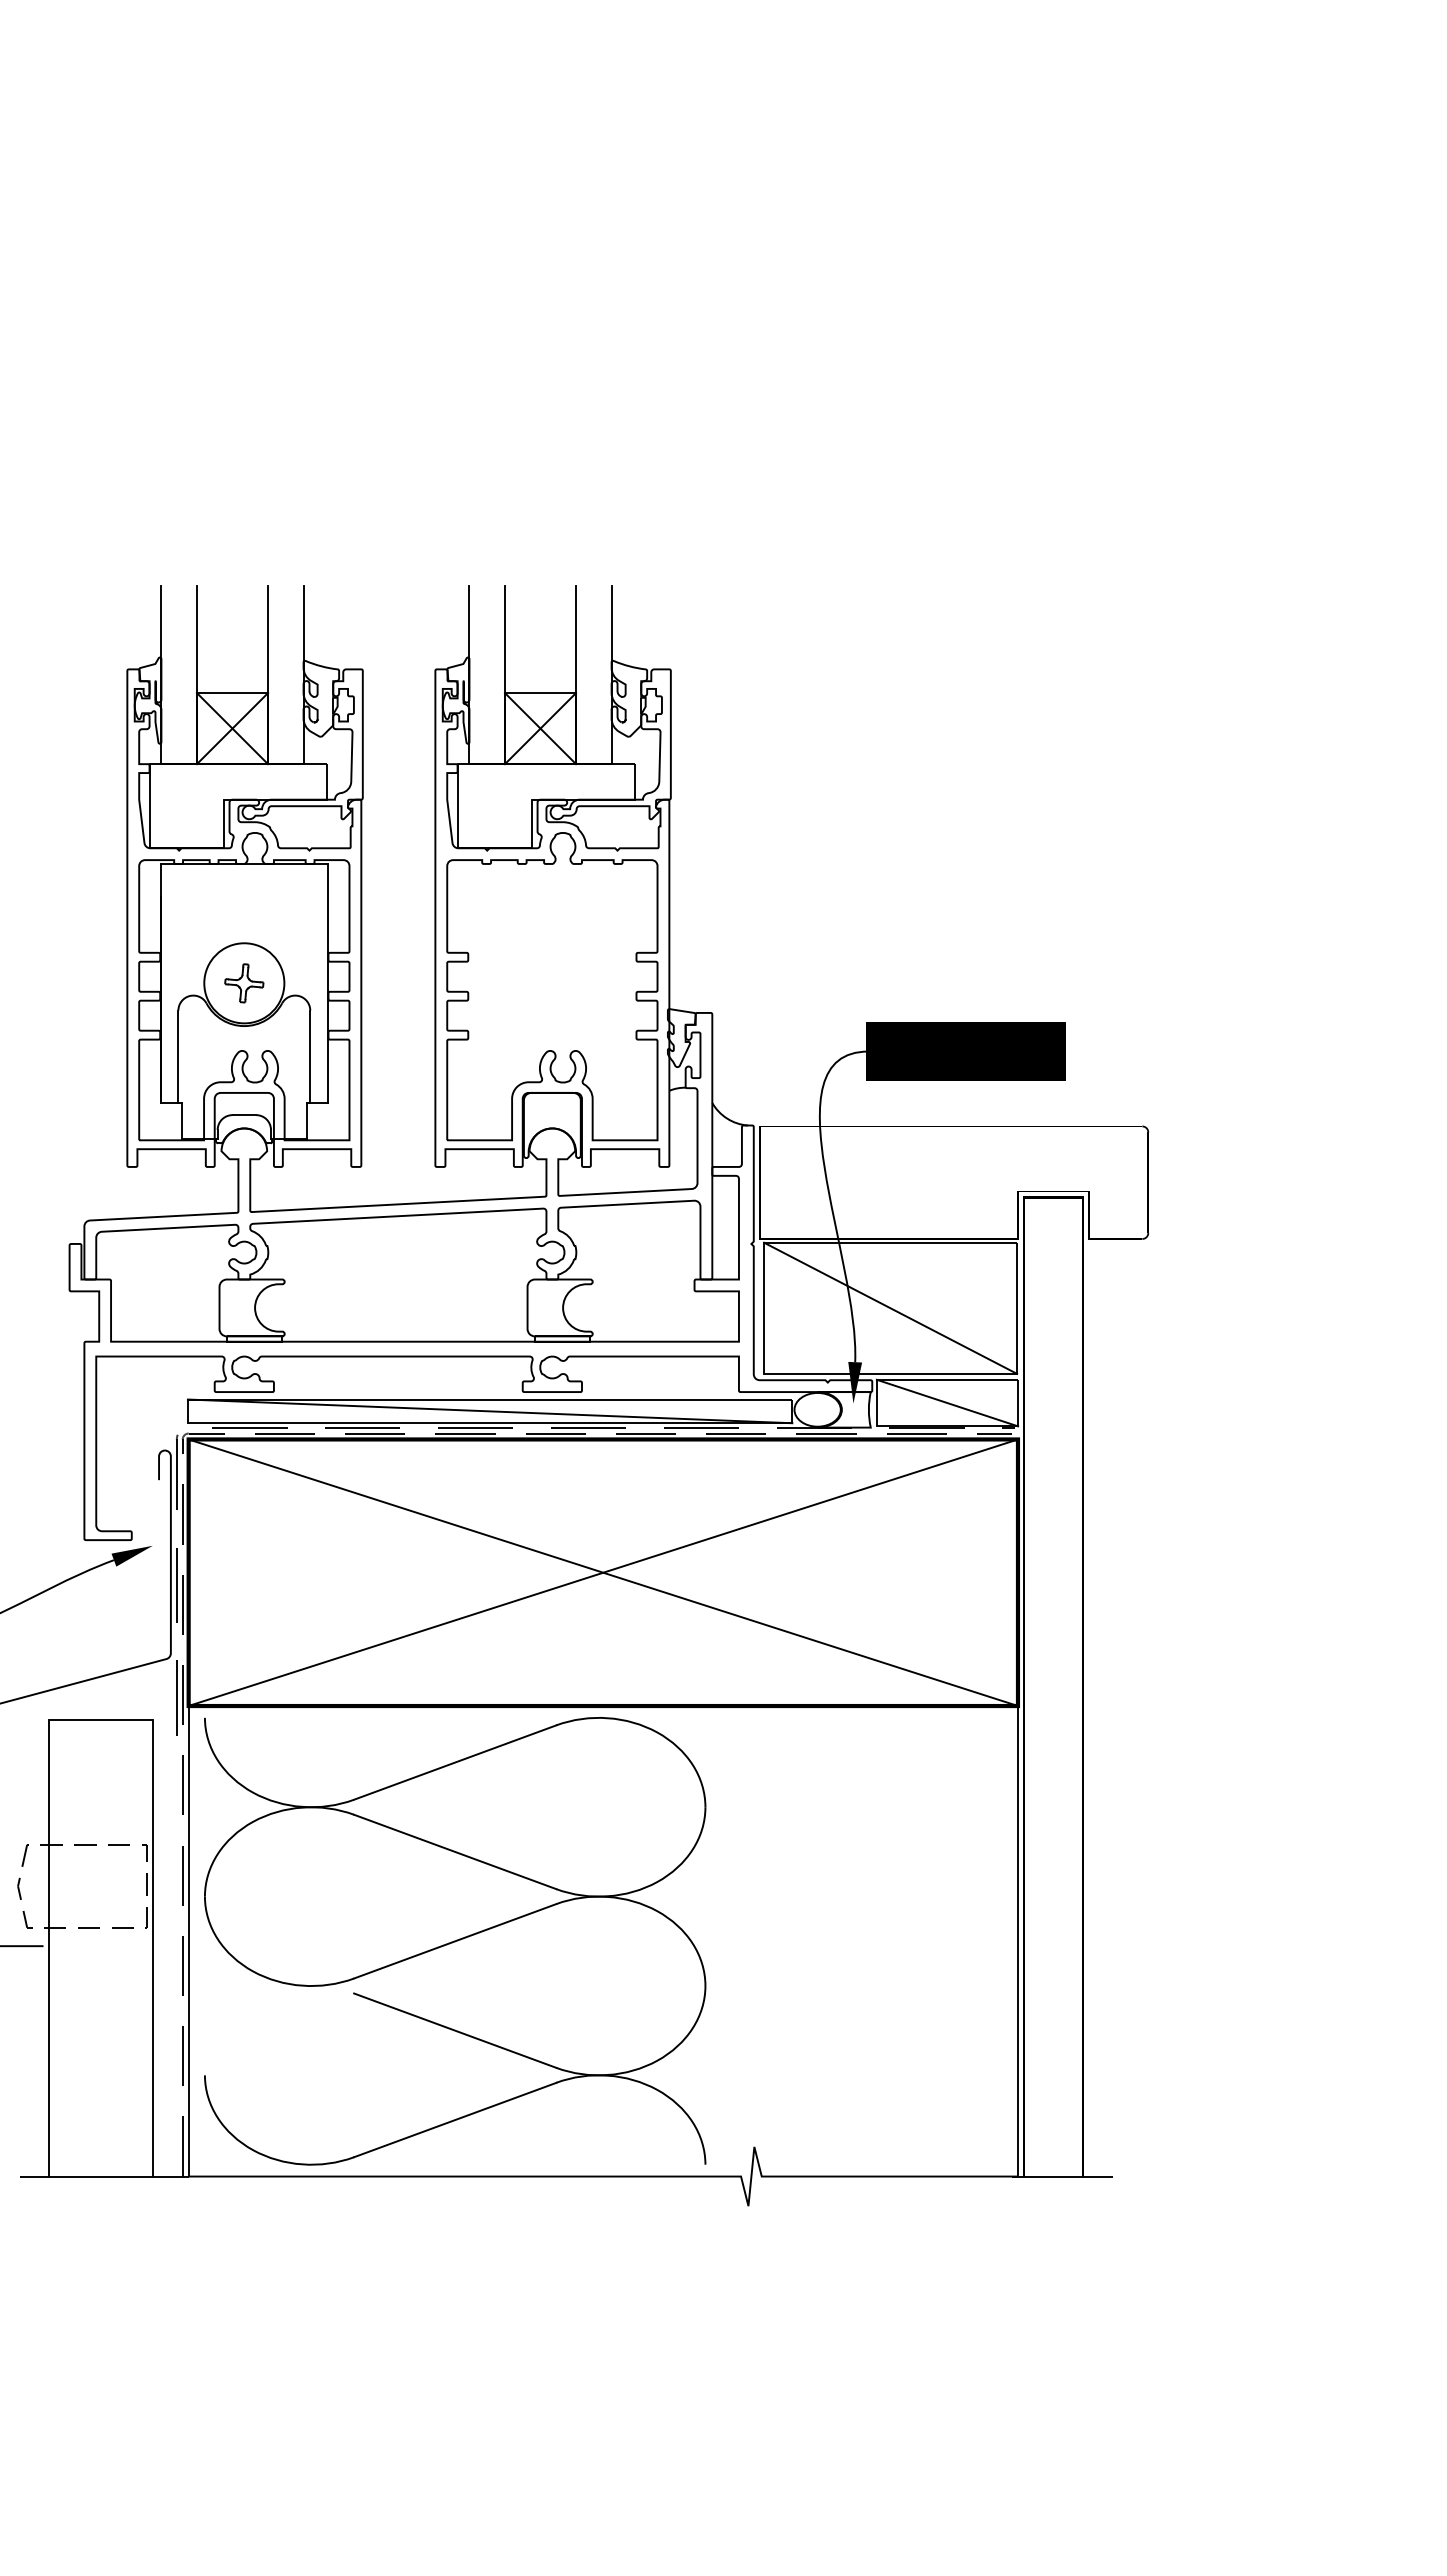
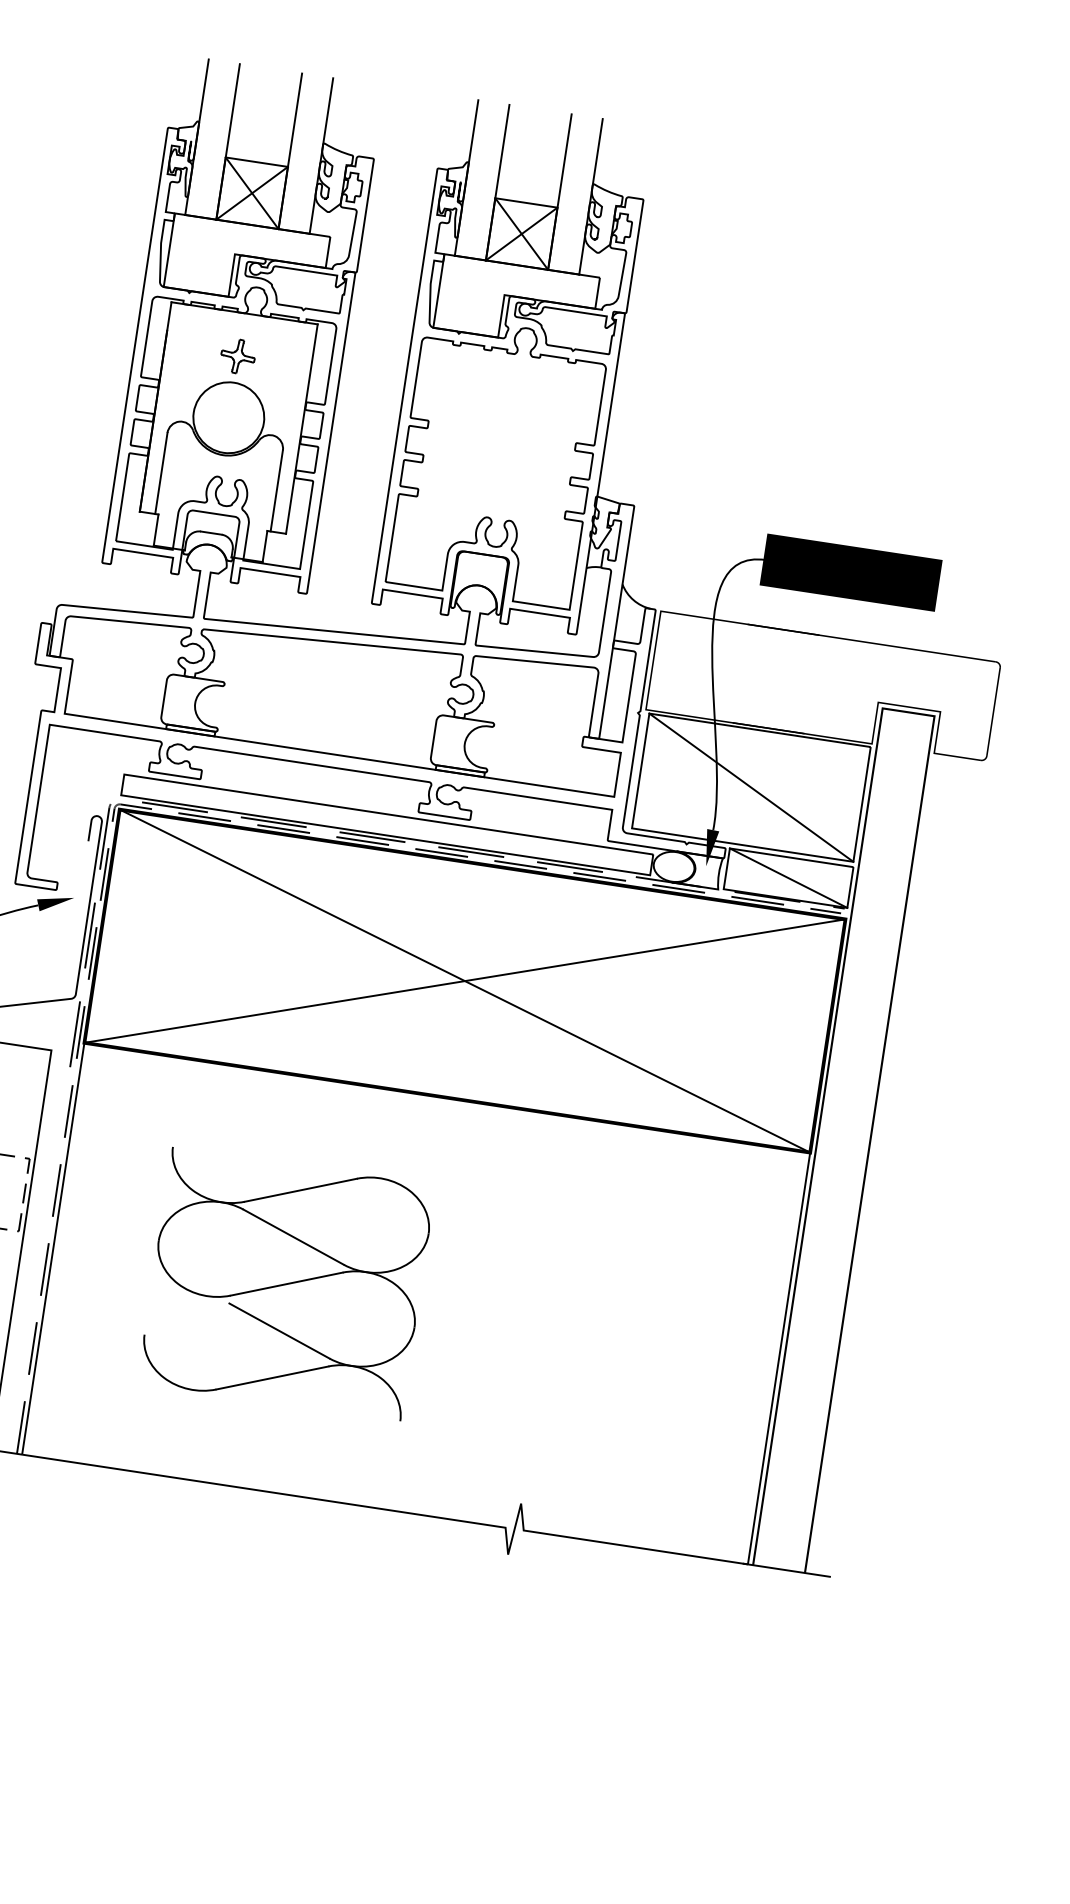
part: (244, 983) -> (238, 356), moved
line: (489, 1411) -> (386, 824), removed
part: (455, 1941) -> (286, 1284), size x0.6

